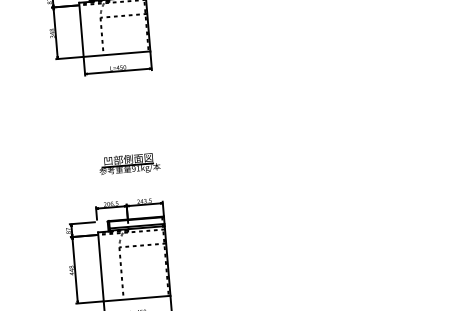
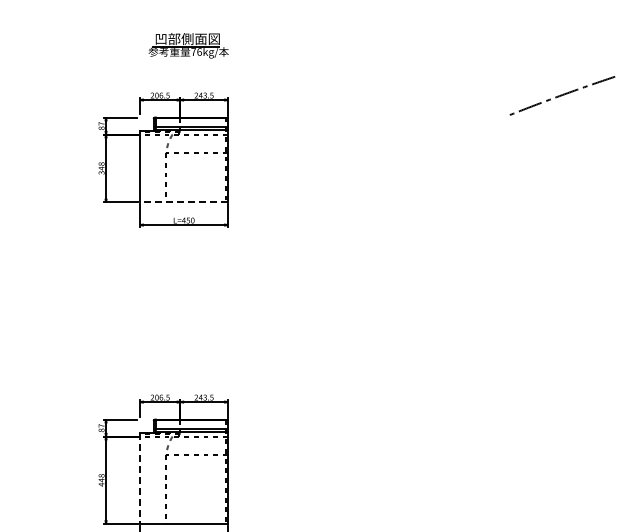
line: (117, 54) -> (184, 202), solid -> dashed
part: (129, 164) -> (188, 347), removed
line: (101, 267) -> (140, 479), solid -> dashed

